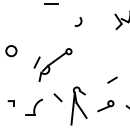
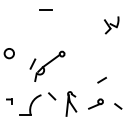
arc: (80, 21) -> (72, 26), removed
part: (79, 105) -> (71, 103), size x0.7
part: (34, 106) -> (30, 104), size x1.4

